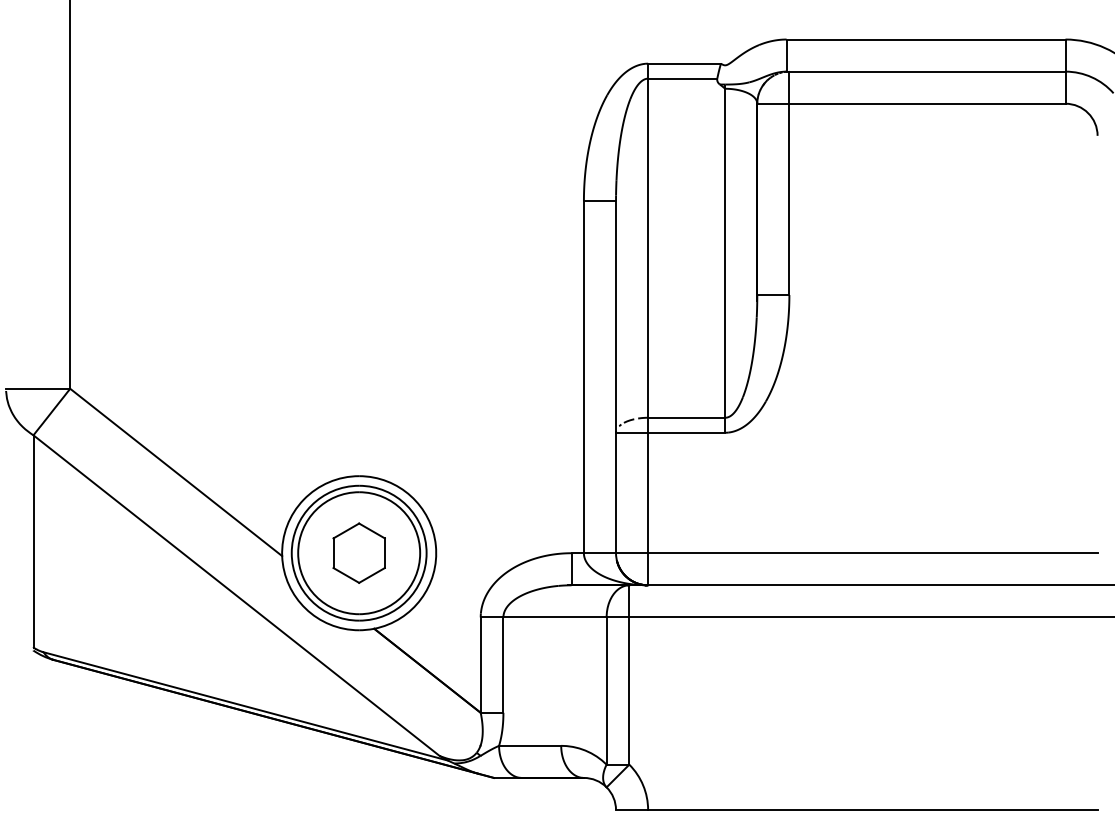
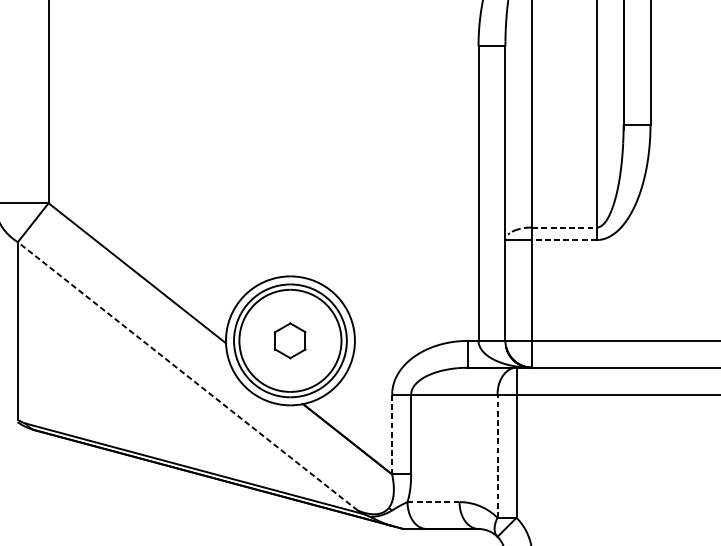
line: (686, 417) -> (564, 227), solid -> dashed
line: (686, 432) -> (564, 239), solid -> dashed
part: (358, 552) -> (289, 340), size x0.7
line: (236, 595) -> (187, 376), solid -> dashed
line: (480, 665) -> (391, 434), solid -> dashed
line: (606, 691) -> (497, 456), solid -> dashed
line: (530, 745) -> (433, 501), solid -> dashed

